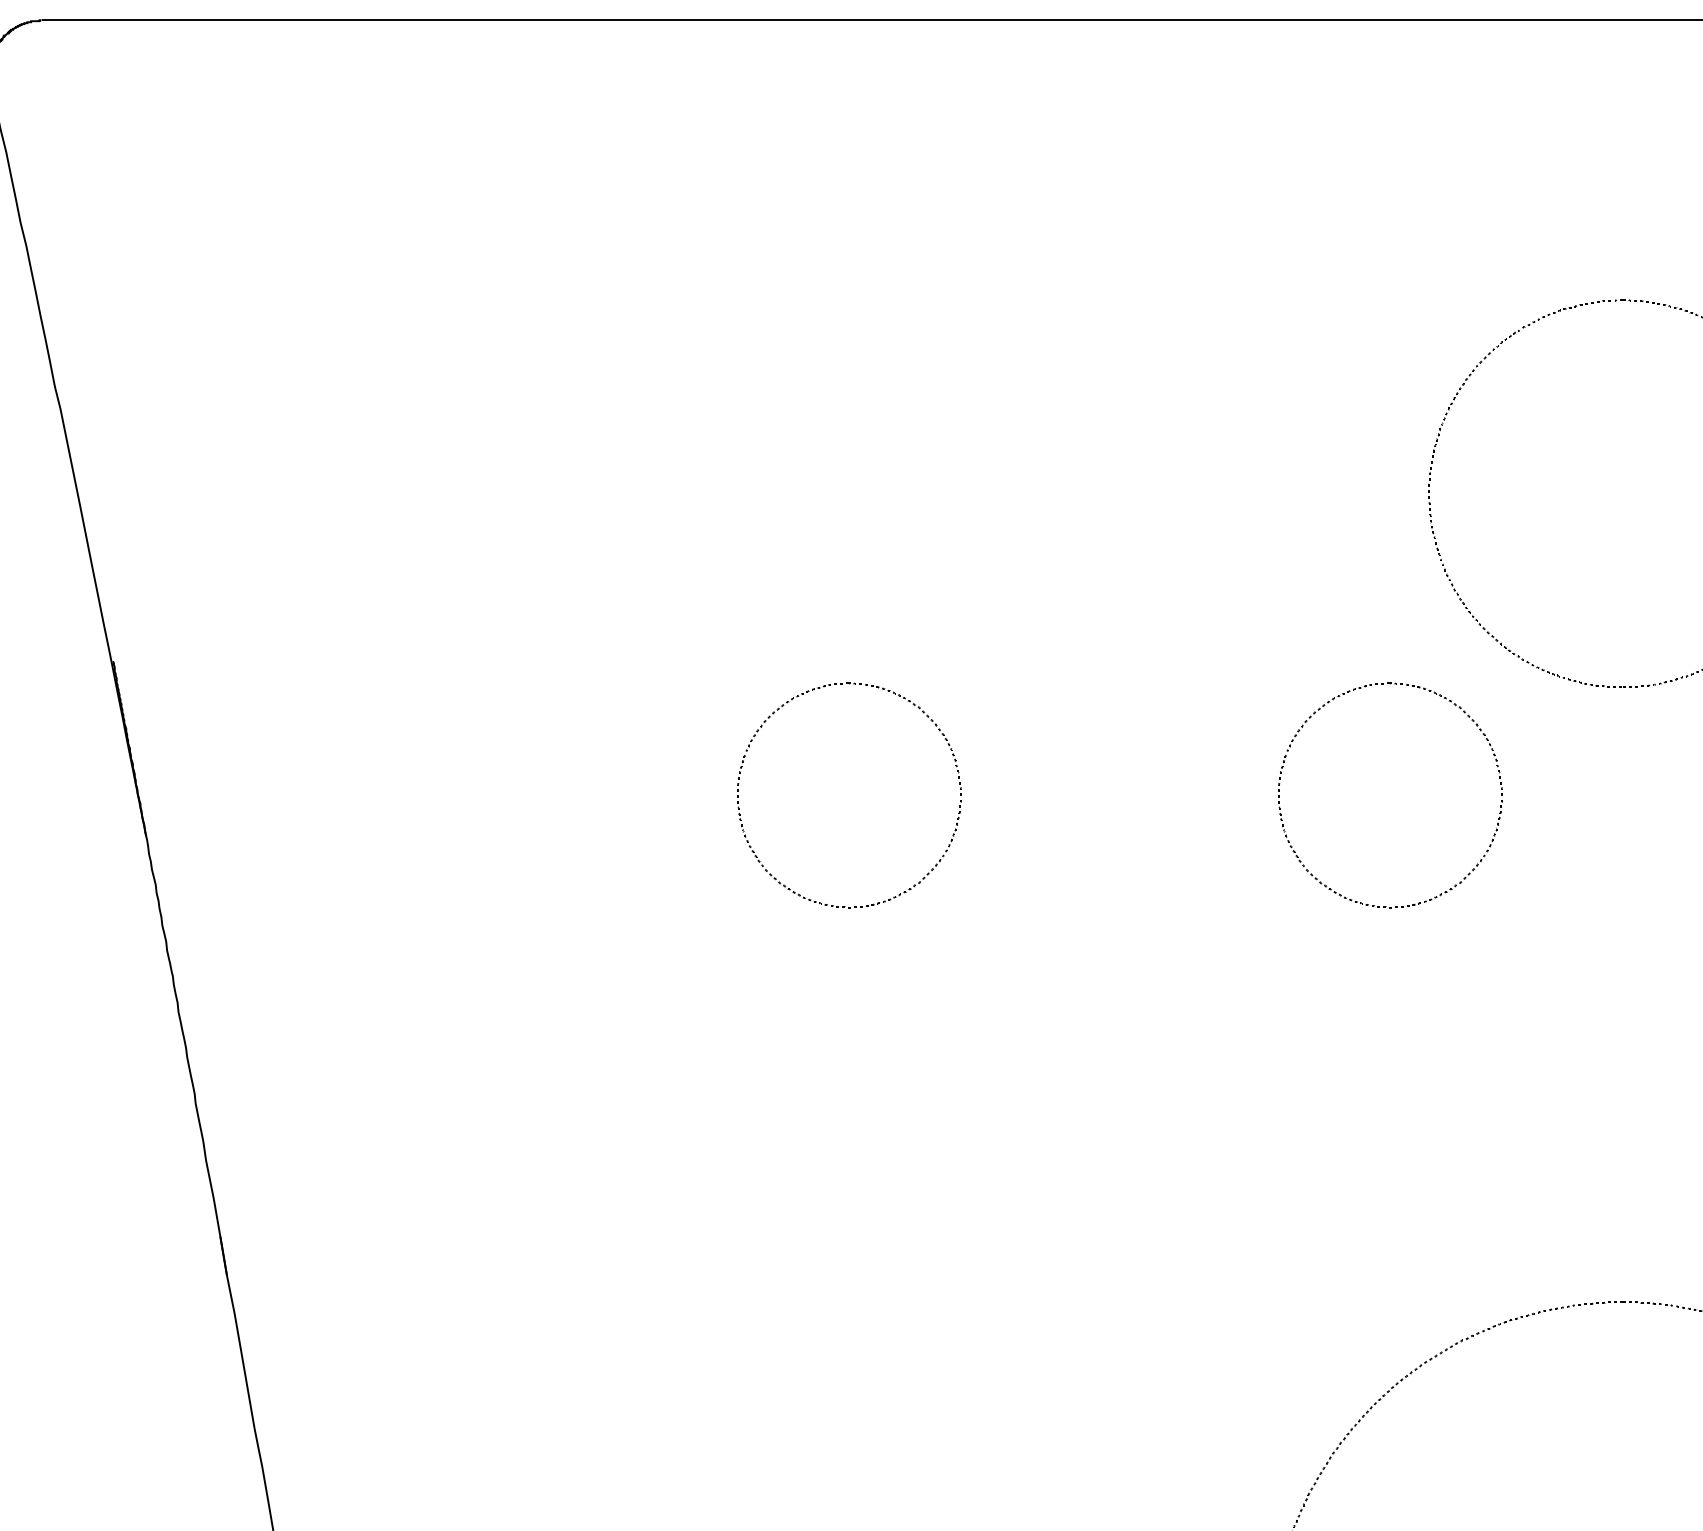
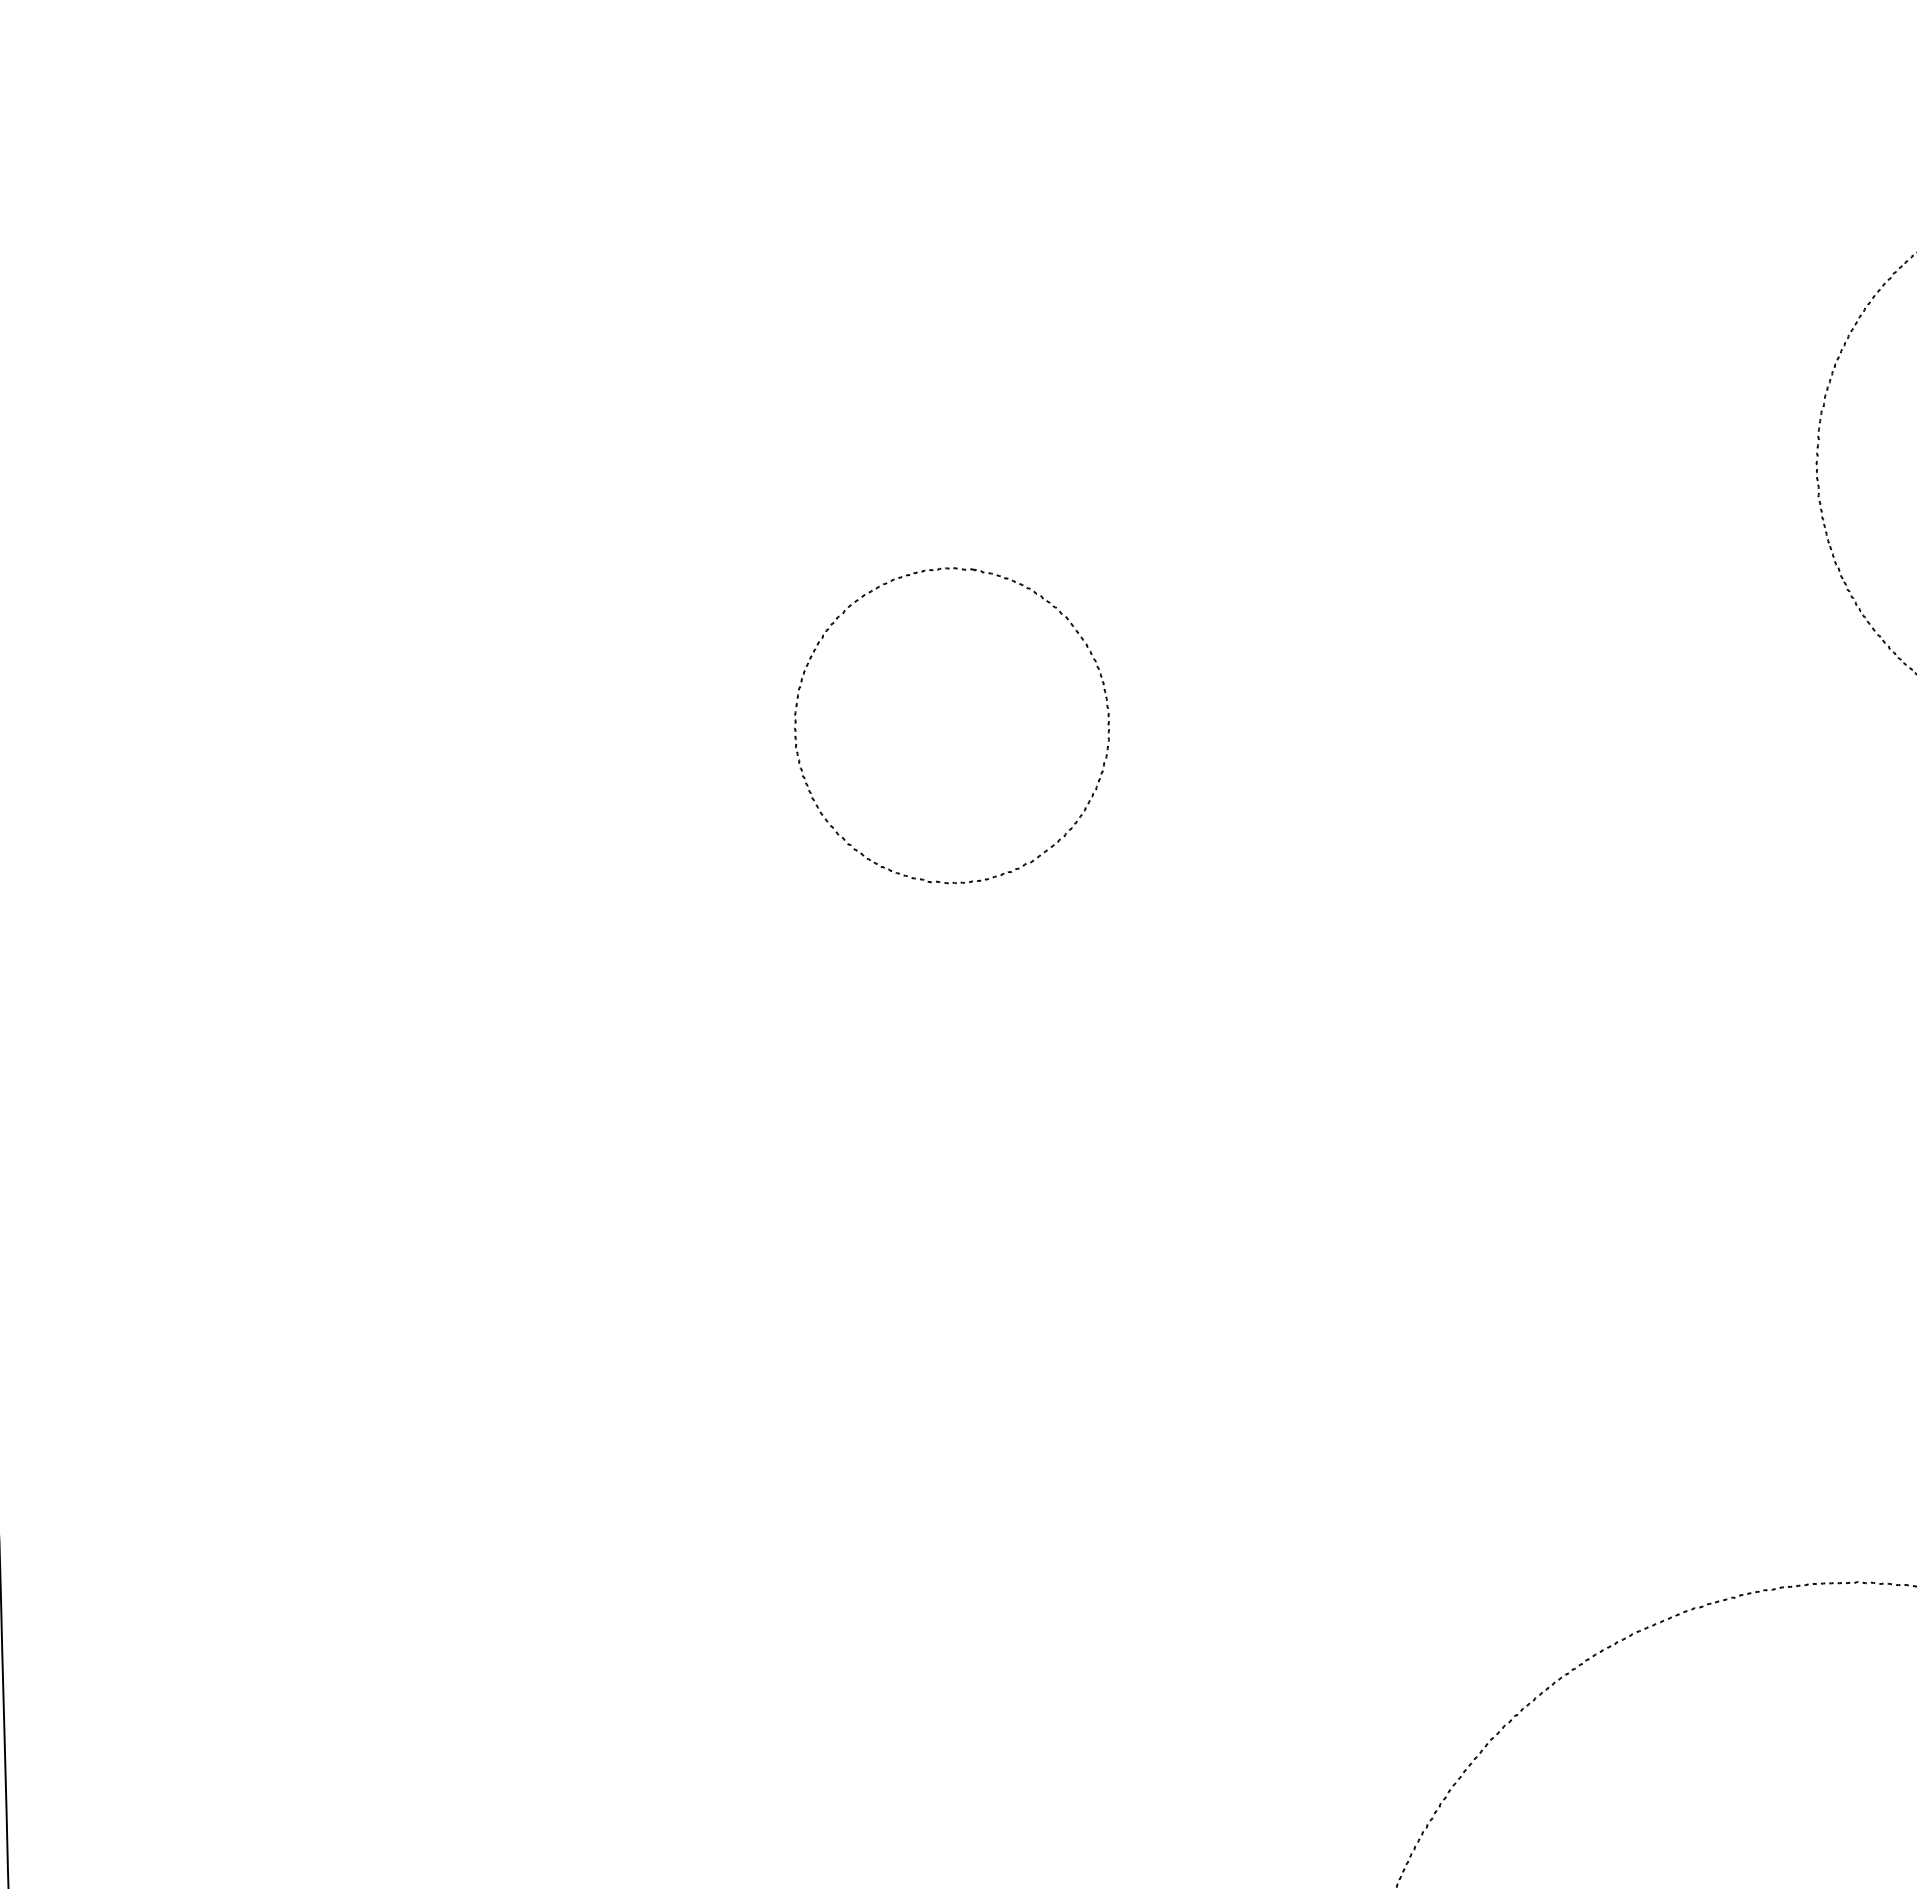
part: (1440, 893) -> (1754, 982), removed

